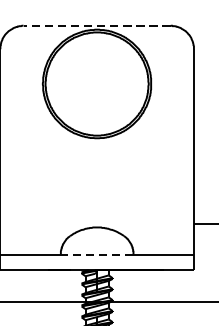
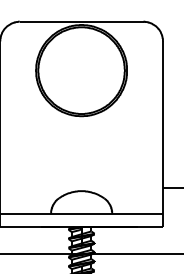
line: (97, 25) -> (81, 21), dashed -> solid
line: (97, 254) -> (81, 213), dashed -> solid

